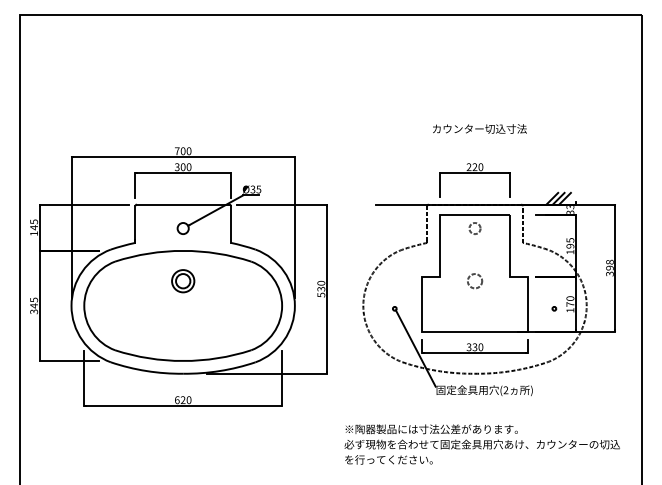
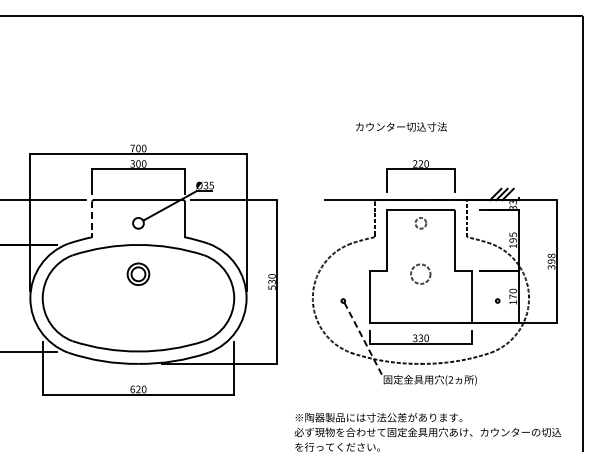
text: (479, 128) -> (401, 126), moved
line: (135, 225) -> (92, 220), solid -> dashed
circle: (475, 281) -> (421, 274), size x1.4
line: (416, 348) -> (364, 339), solid -> dashed

